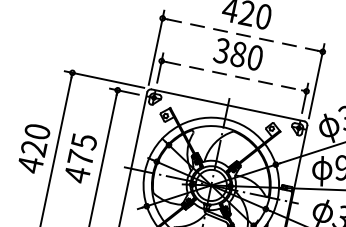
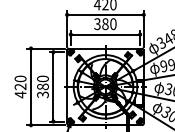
line: (242, 34) -> (105, 14), dashed -> solid
line: (236, 76) -> (106, 34), dashed -> solid
text: (79, 157) -> (42, 86), 475 -> 380

